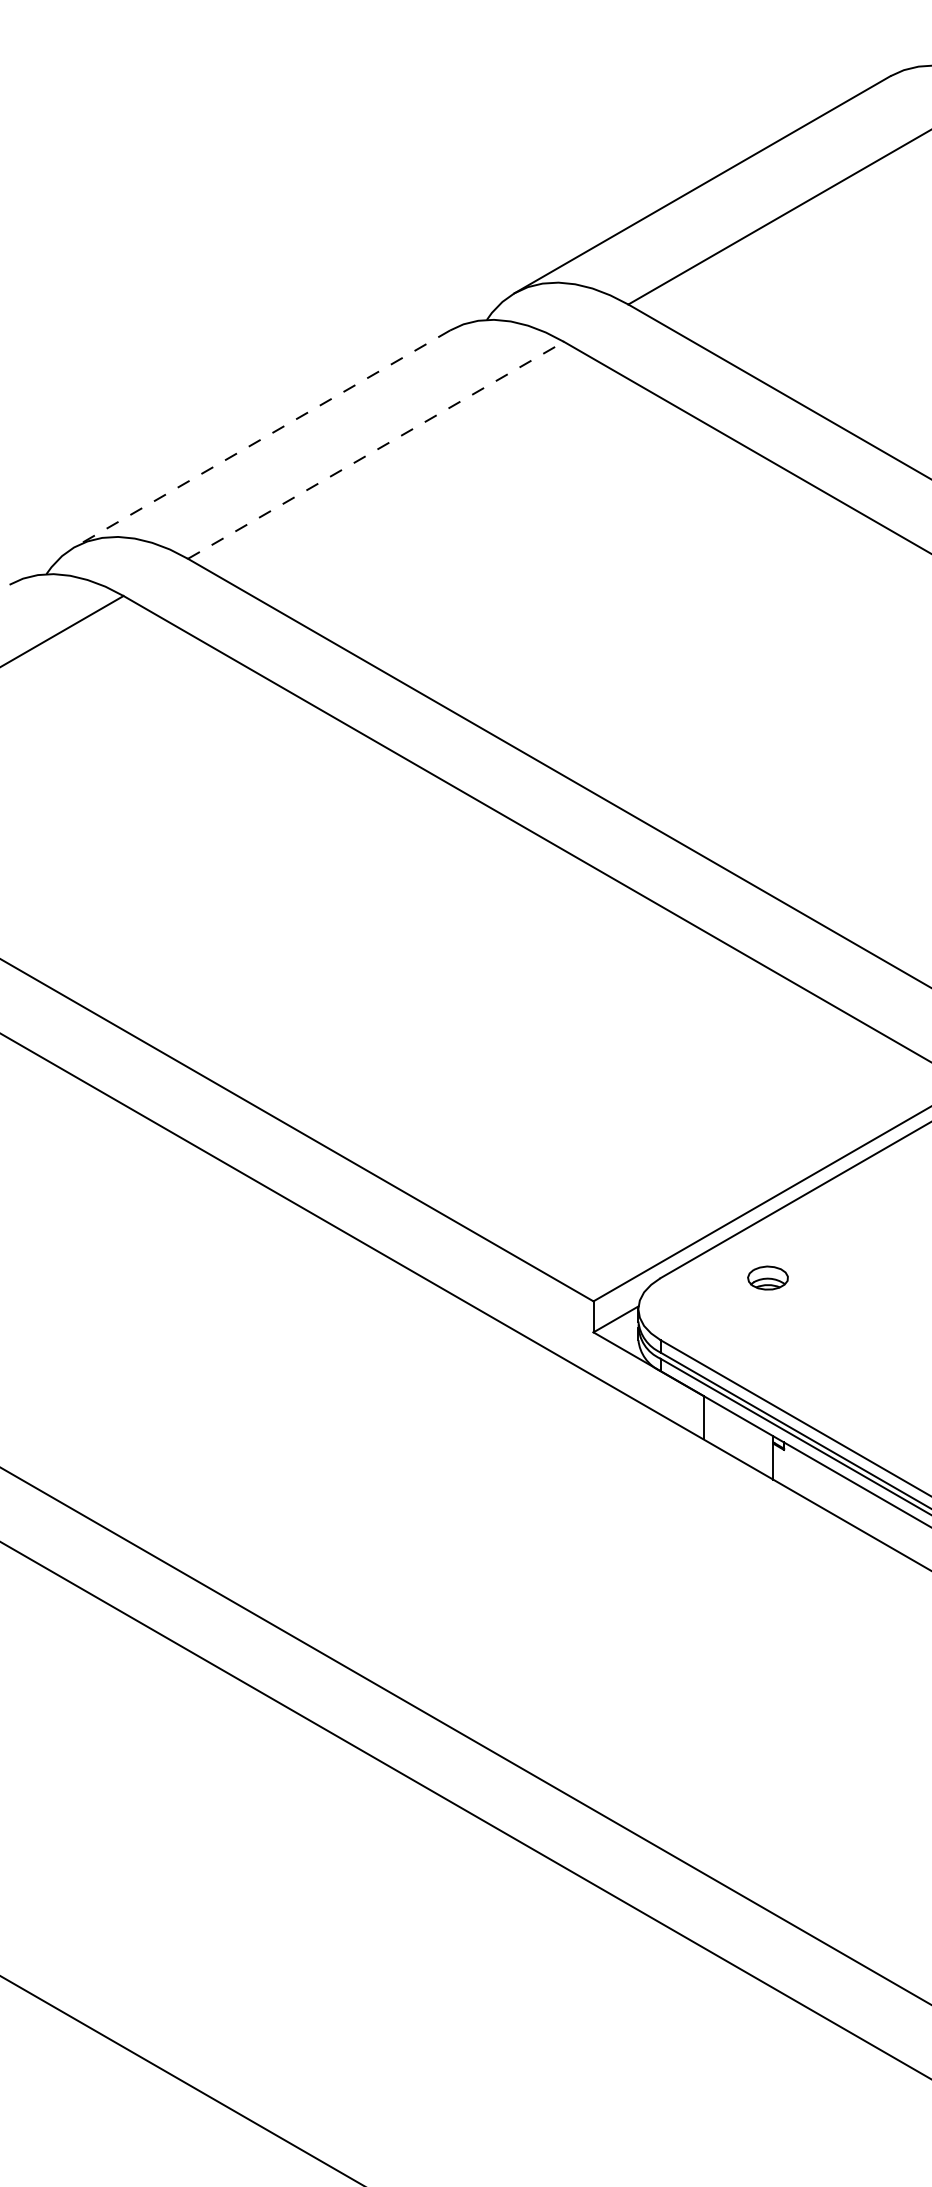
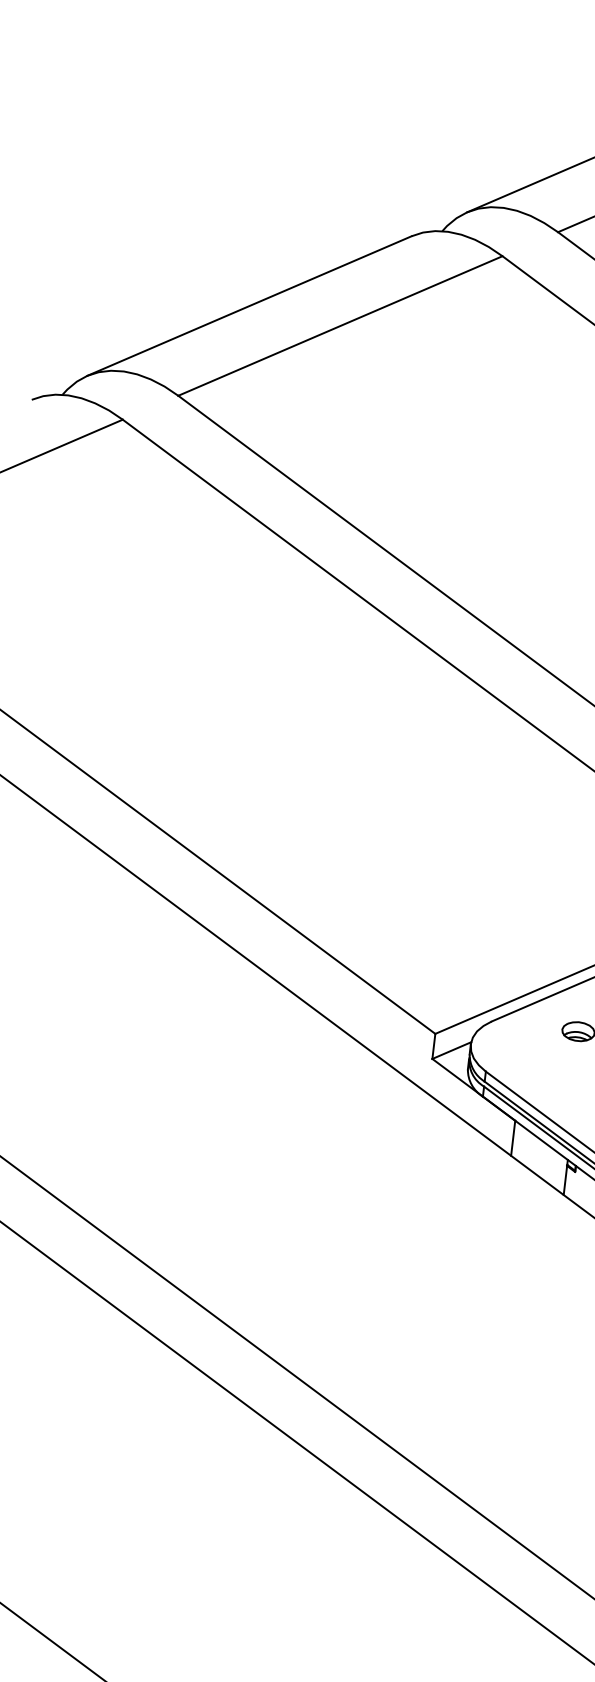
line: (261, 439) -> (248, 306), dashed -> solid
line: (376, 450) -> (340, 326), dashed -> solid

